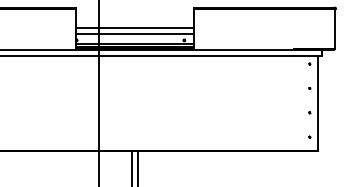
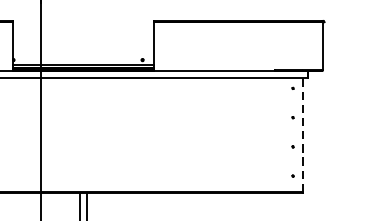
line: (134, 28) -> (82, 45), removed
line: (134, 34) -> (82, 52), removed
line: (318, 103) -> (303, 135), solid -> dashed

